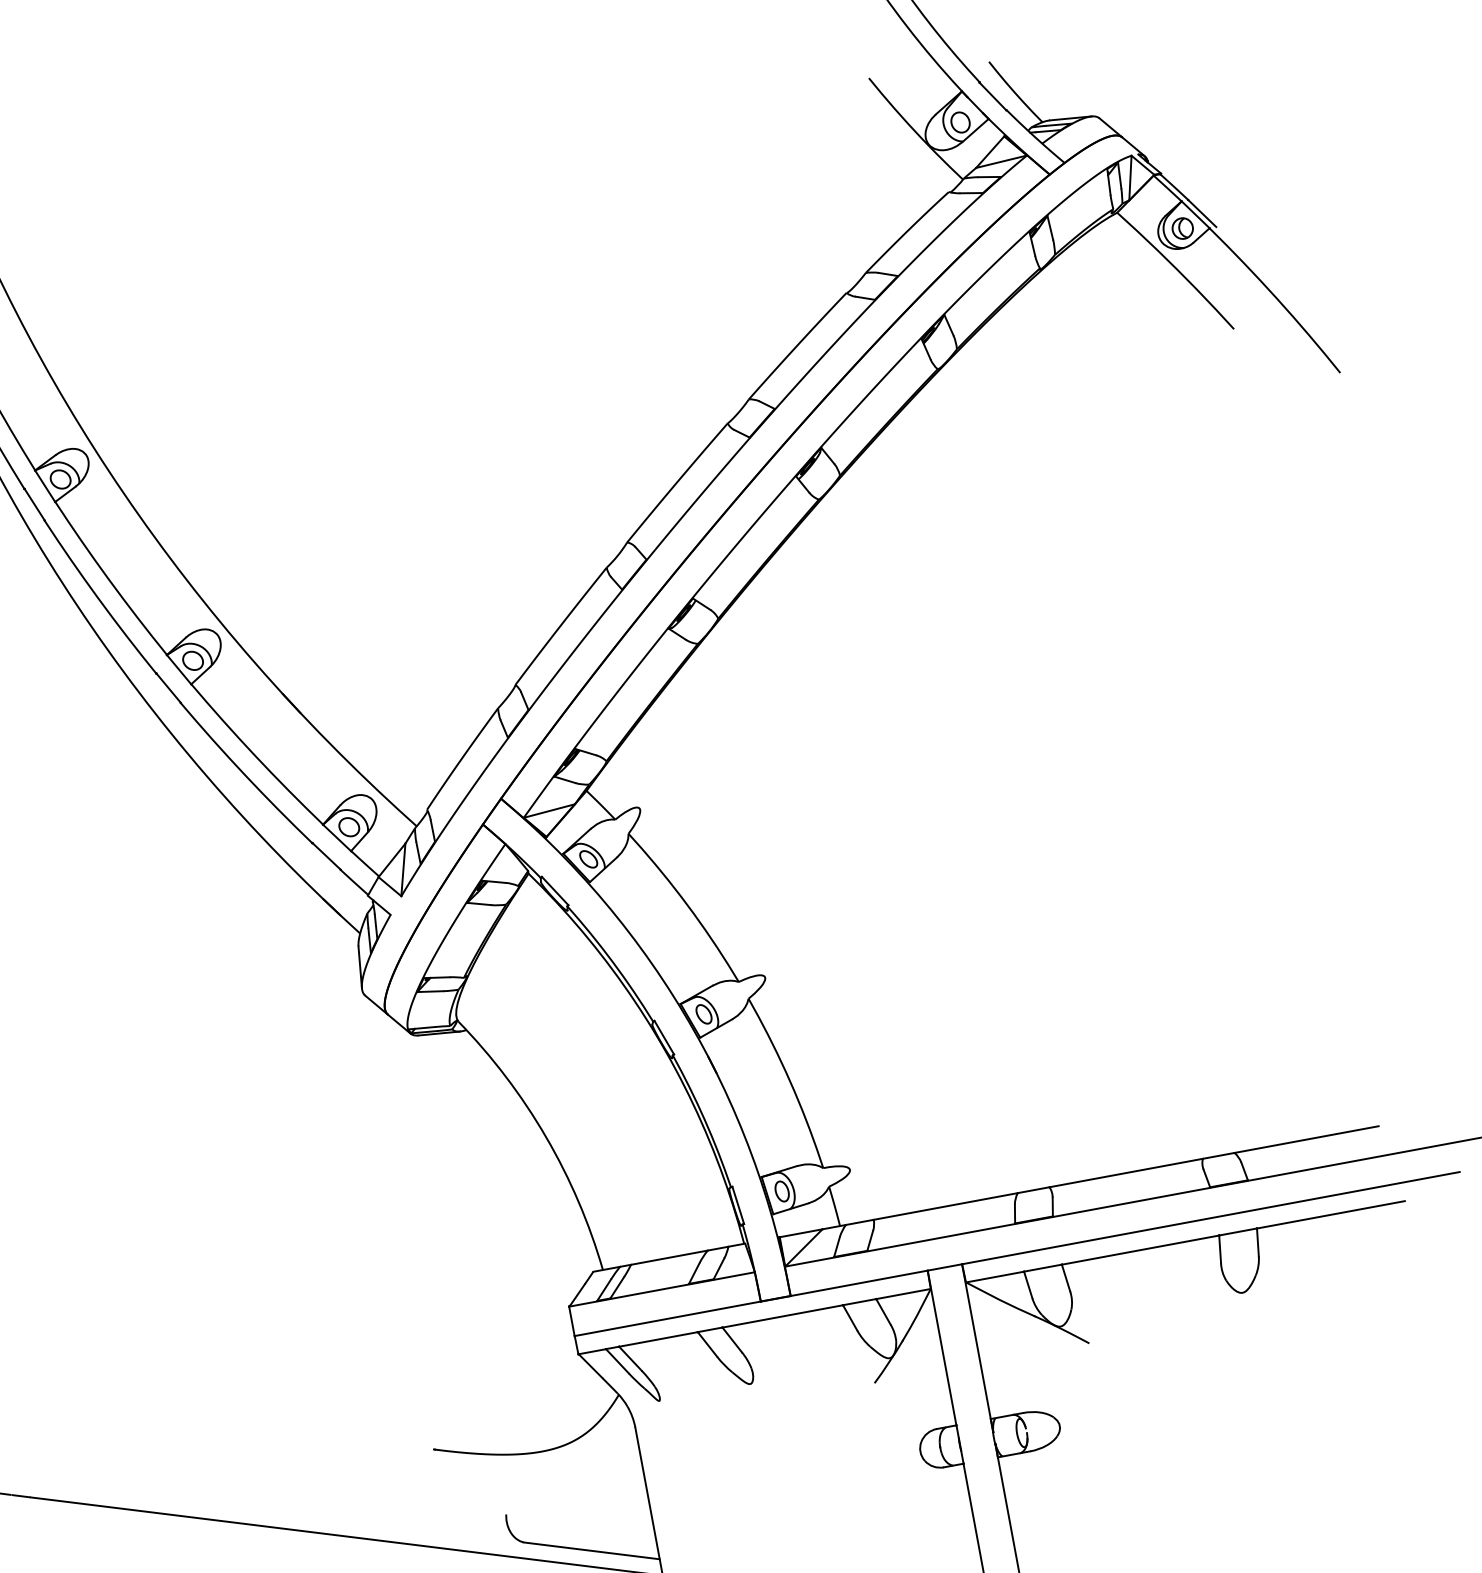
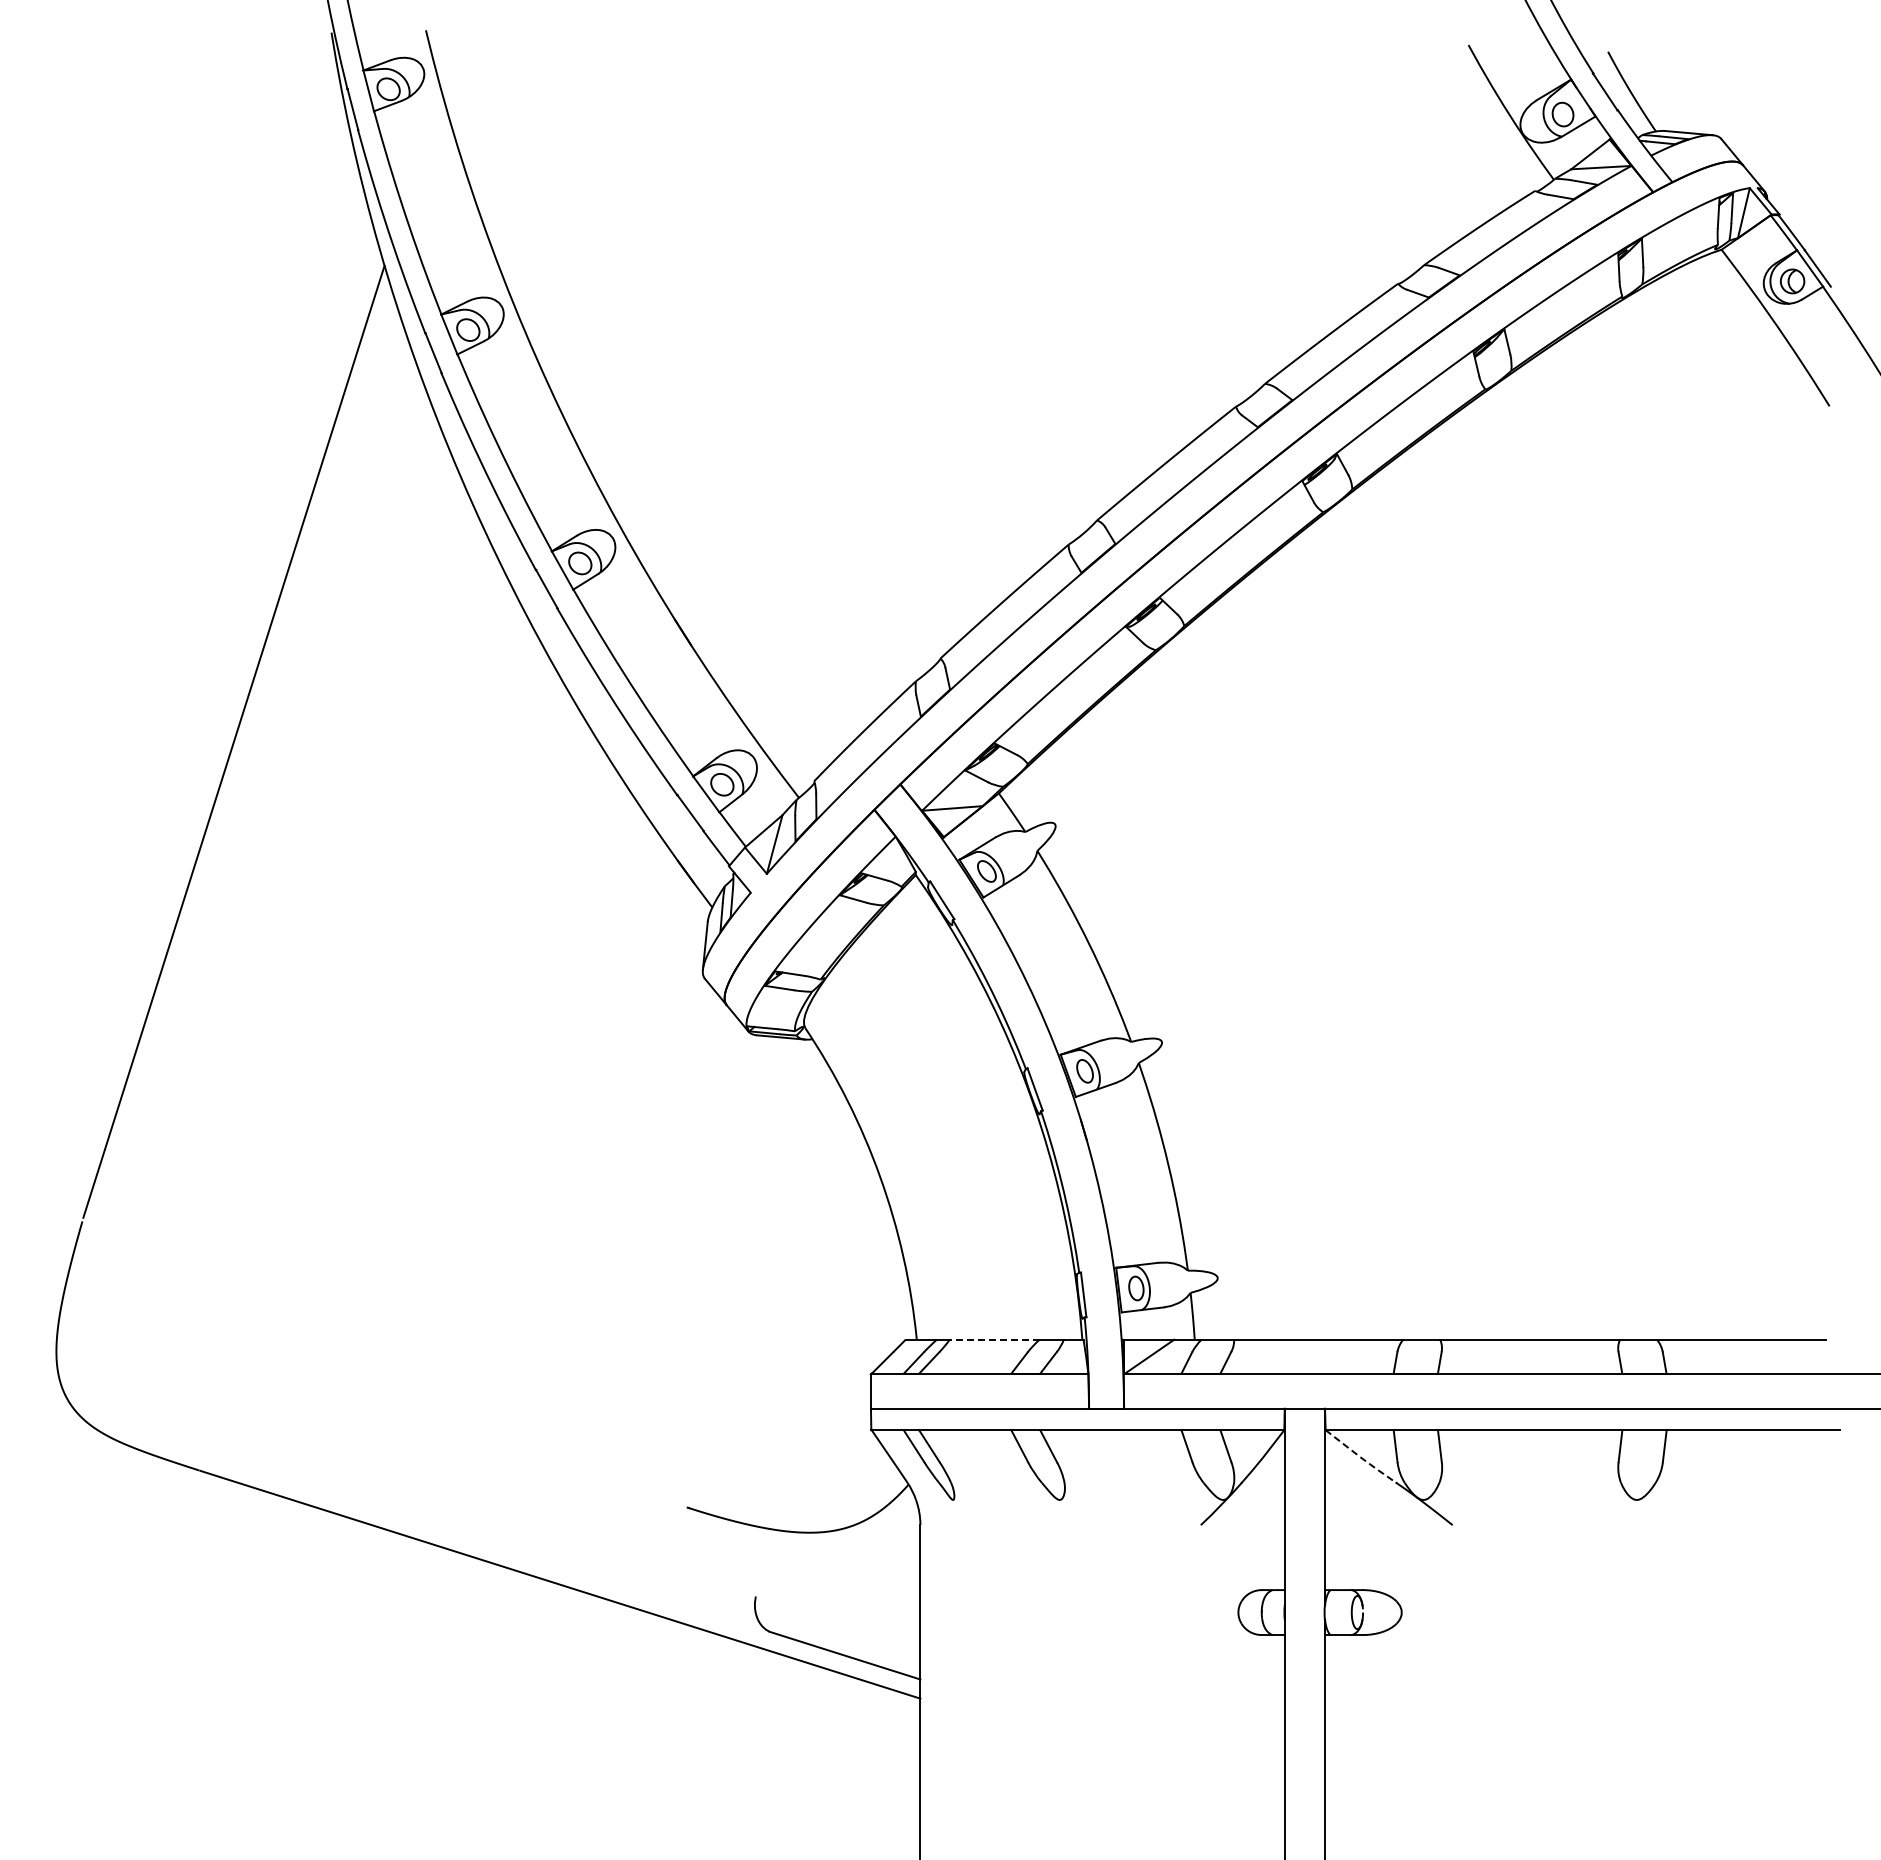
line: (669, 1257) -> (994, 1339), solid -> dashed
line: (1000, 1300) -> (1361, 1457), solid -> dashed

